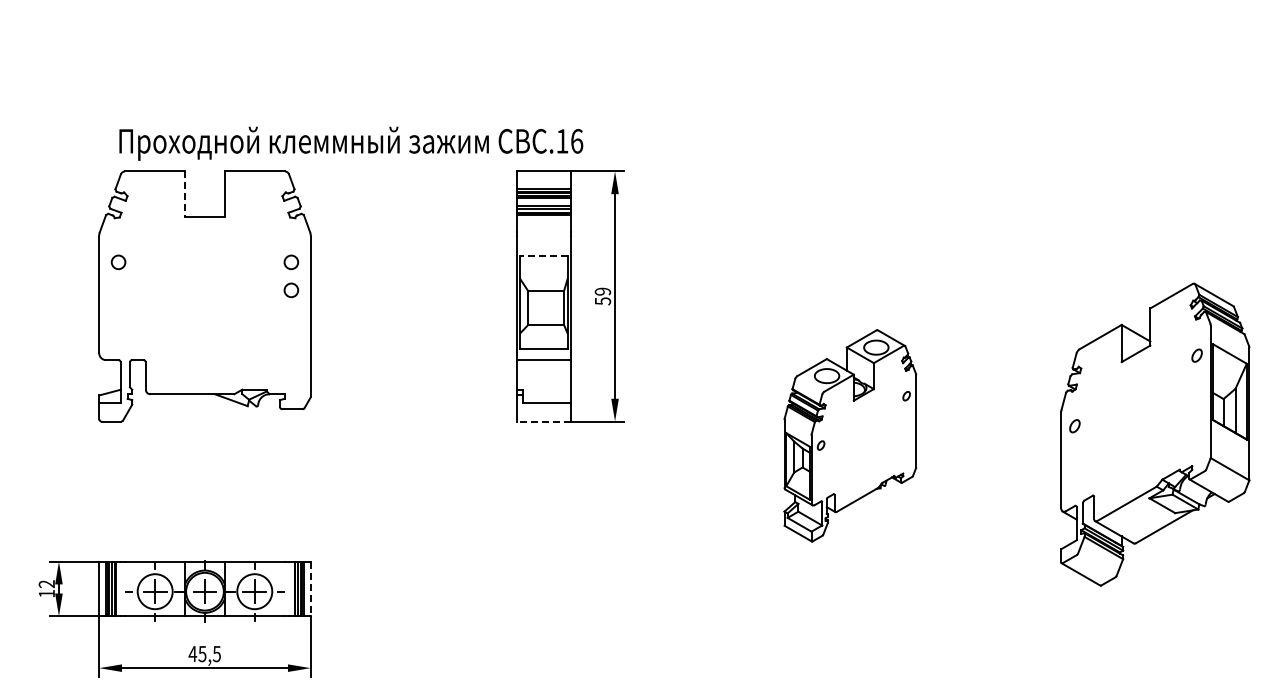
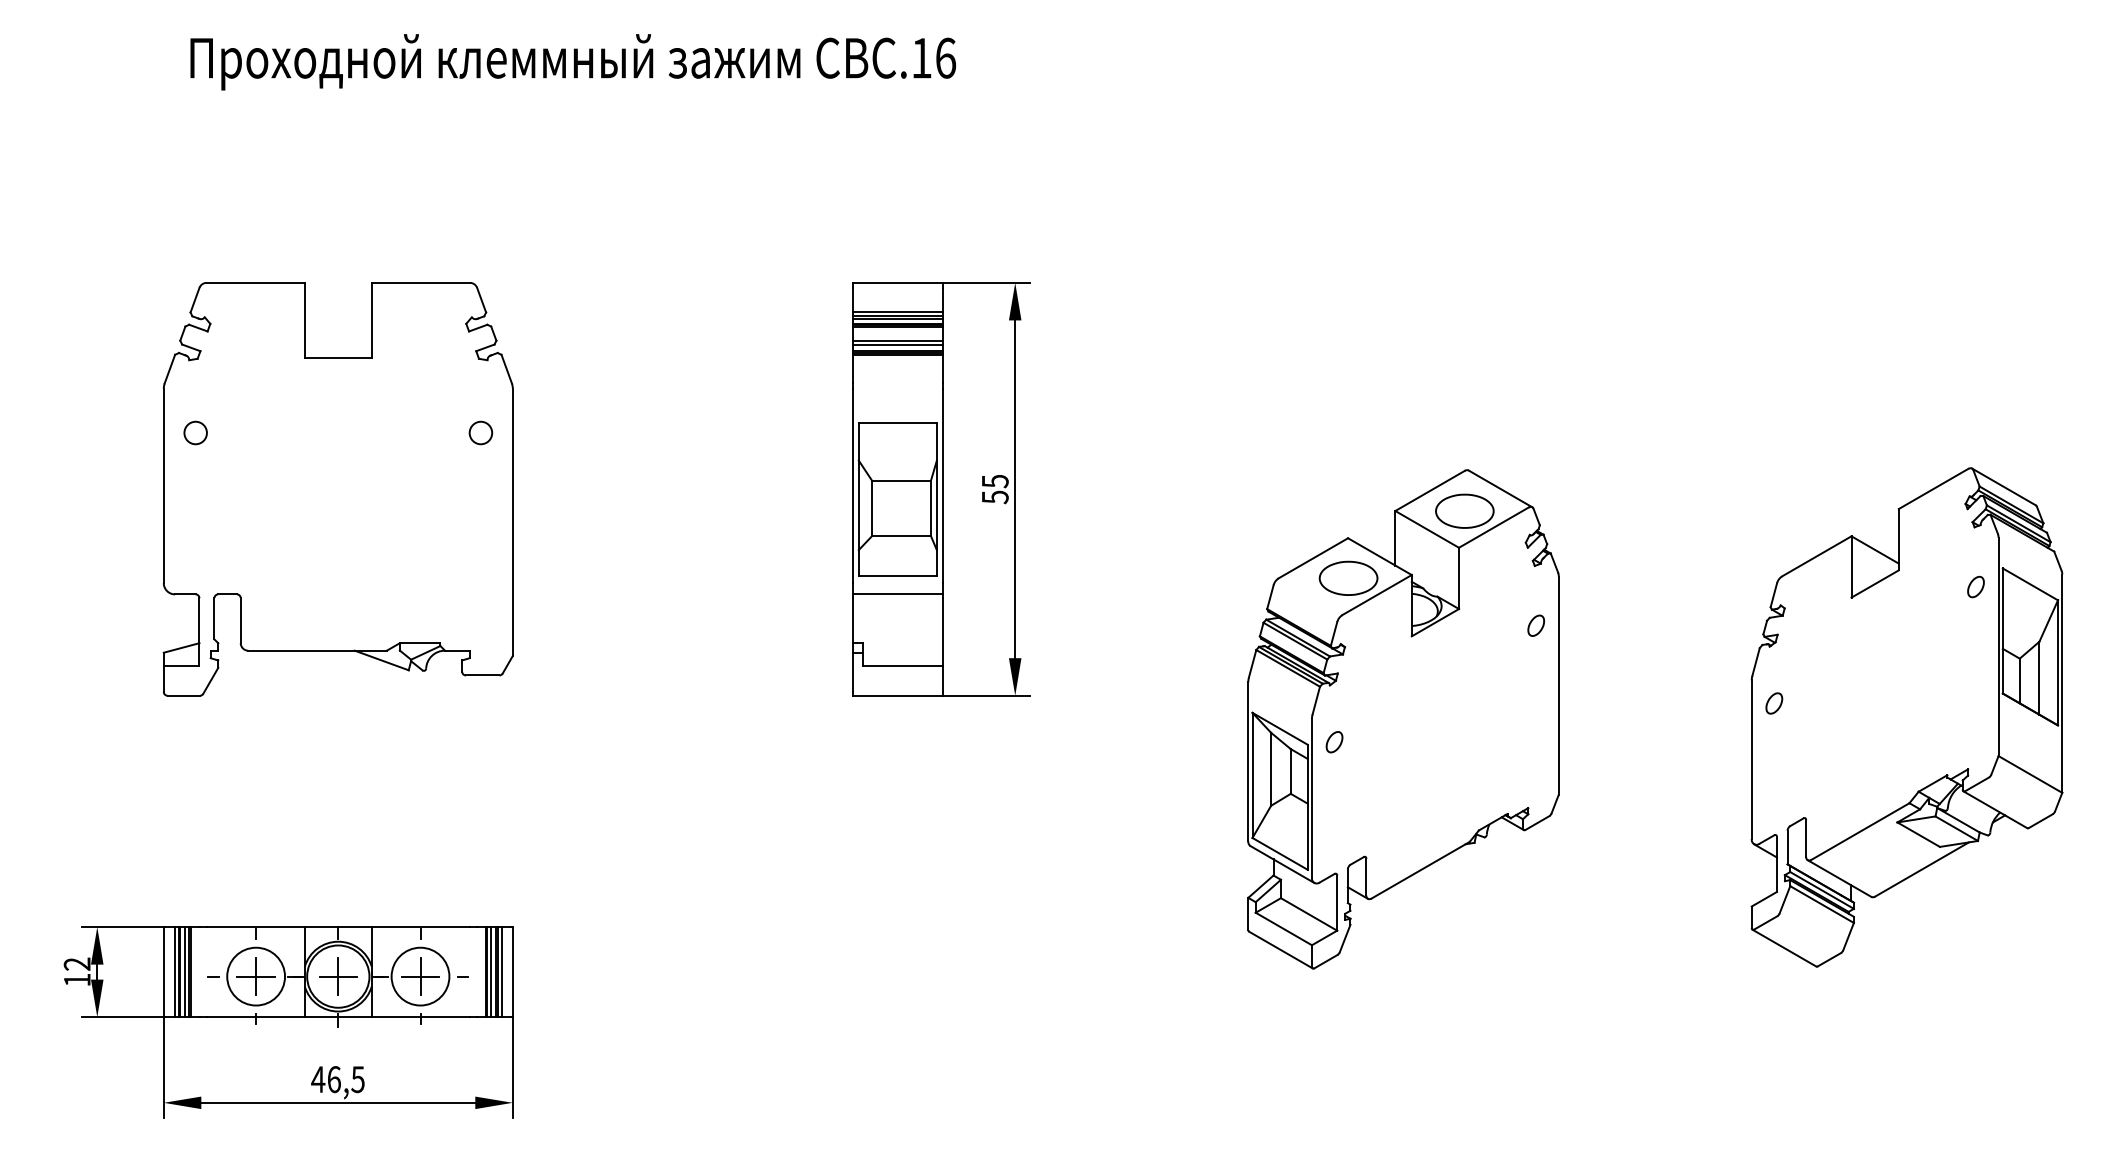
text: (351, 143) -> (573, 61), moved
line: (184, 194) -> (304, 320), dashed -> solid
line: (543, 256) -> (897, 423), dashed -> solid
circle: (291, 290) -> (481, 479), removed
text: (602, 291) -> (994, 481), 59 -> 55
line: (543, 421) -> (897, 695), dashed -> solid
part: (850, 435) -> (1403, 718), size x1.43
line: (310, 589) -> (512, 972), dashed -> solid
text: (202, 653) -> (334, 1078), 45,5 -> 46,5

